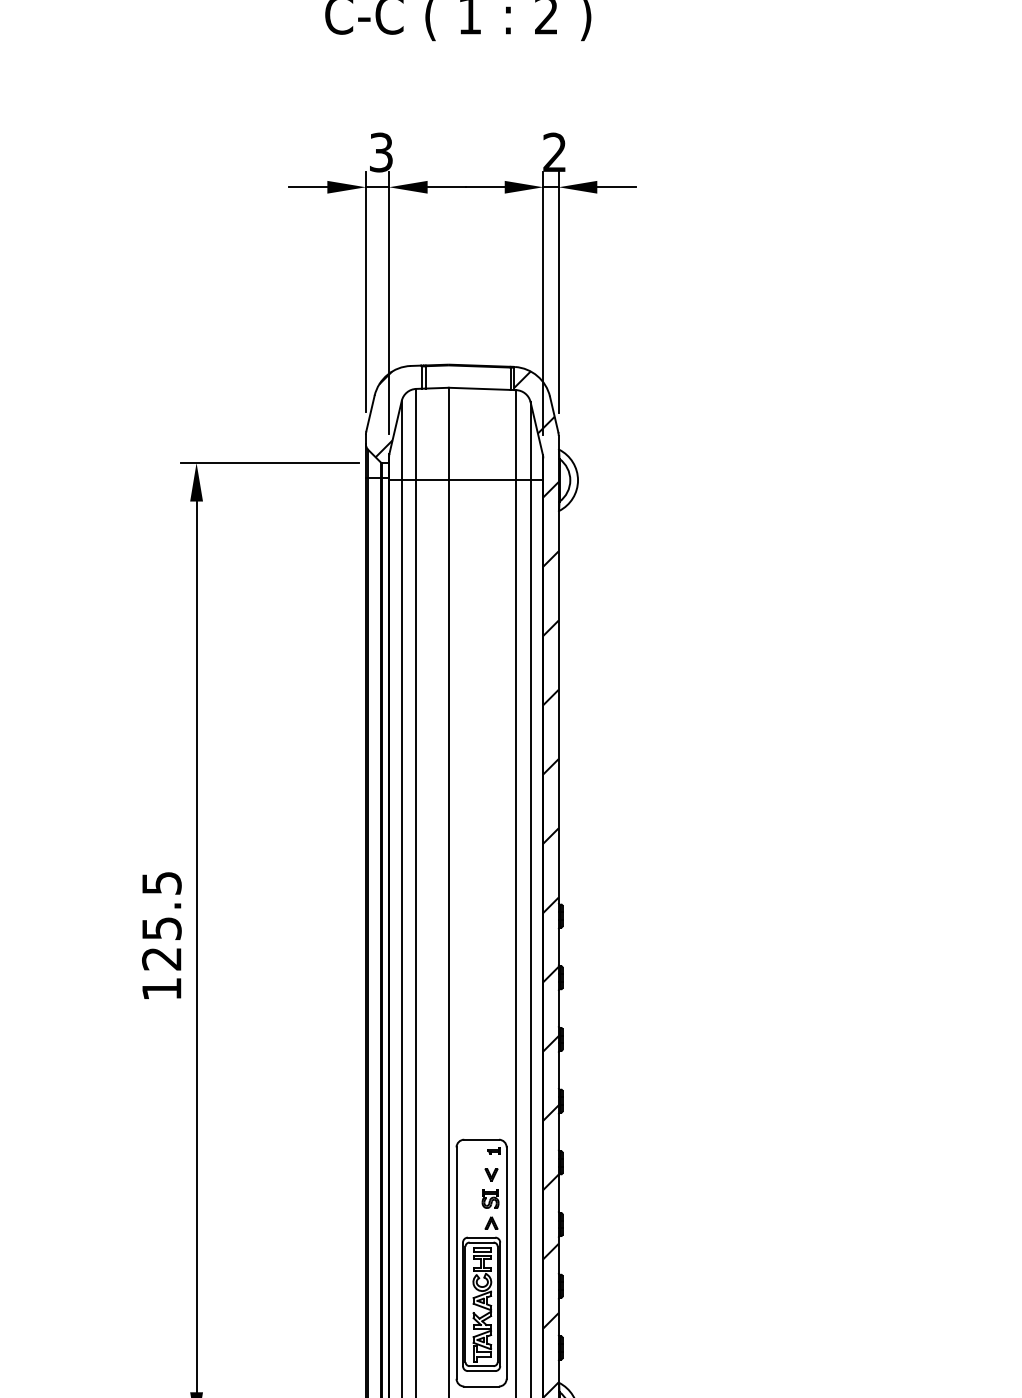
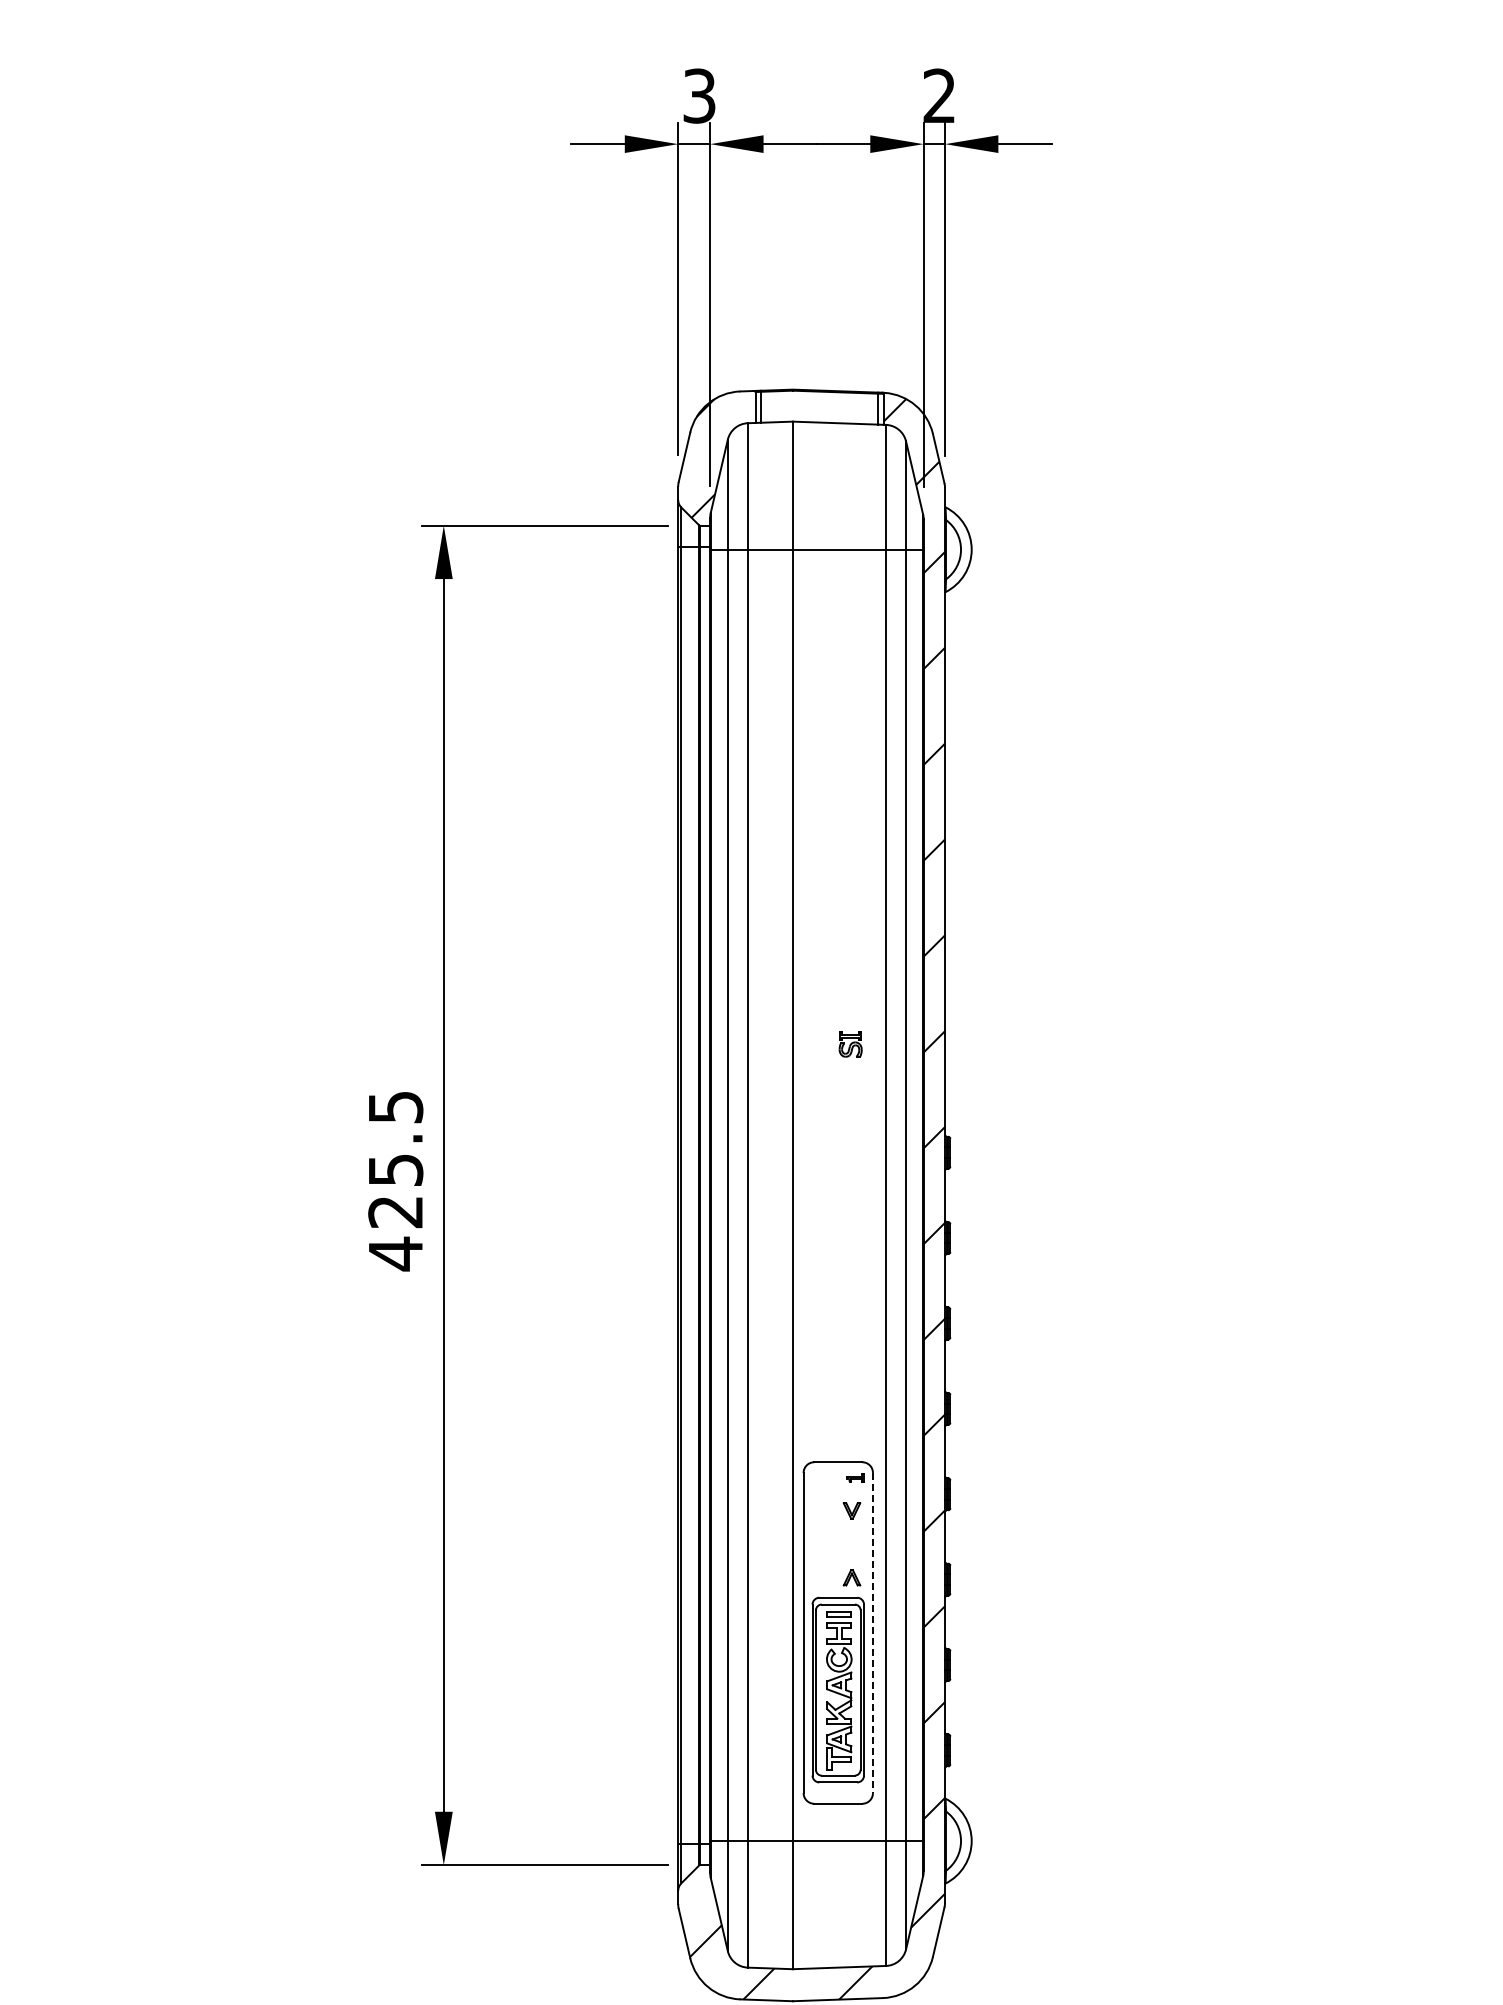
text: (161, 988) -> (395, 1253), 125.5 -> 425.5
part: (490, 1199) -> (850, 1044), moved
line: (506, 1263) -> (872, 1633), solid -> dashed

